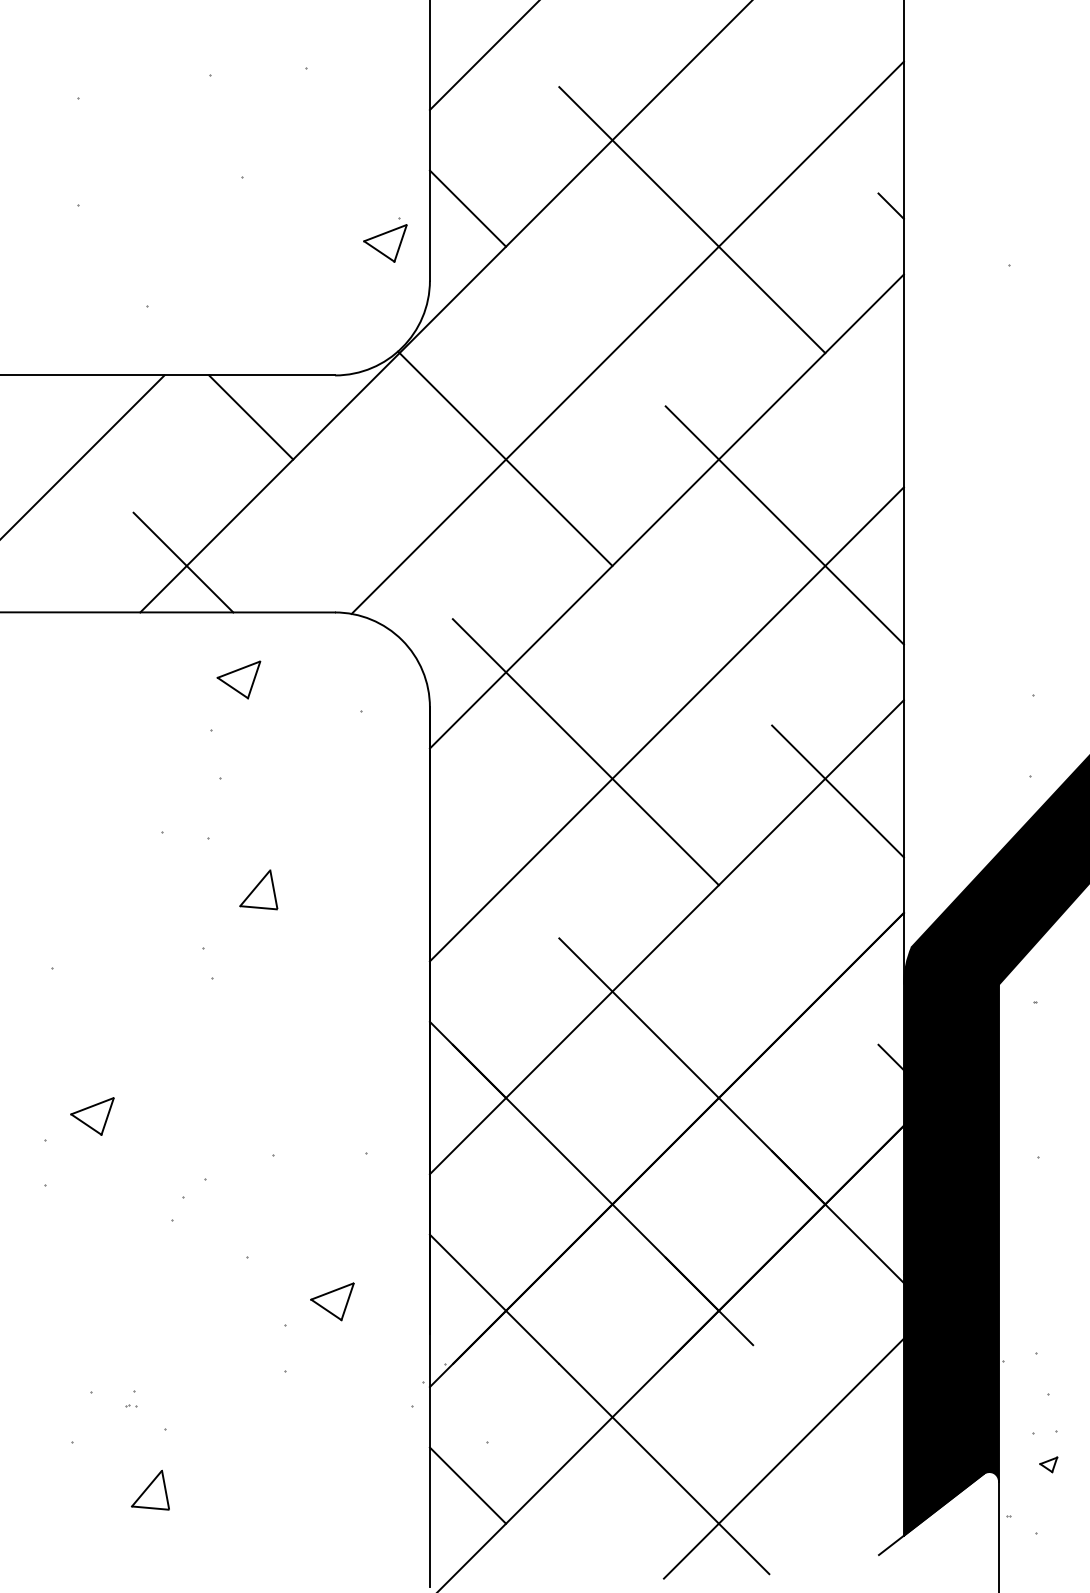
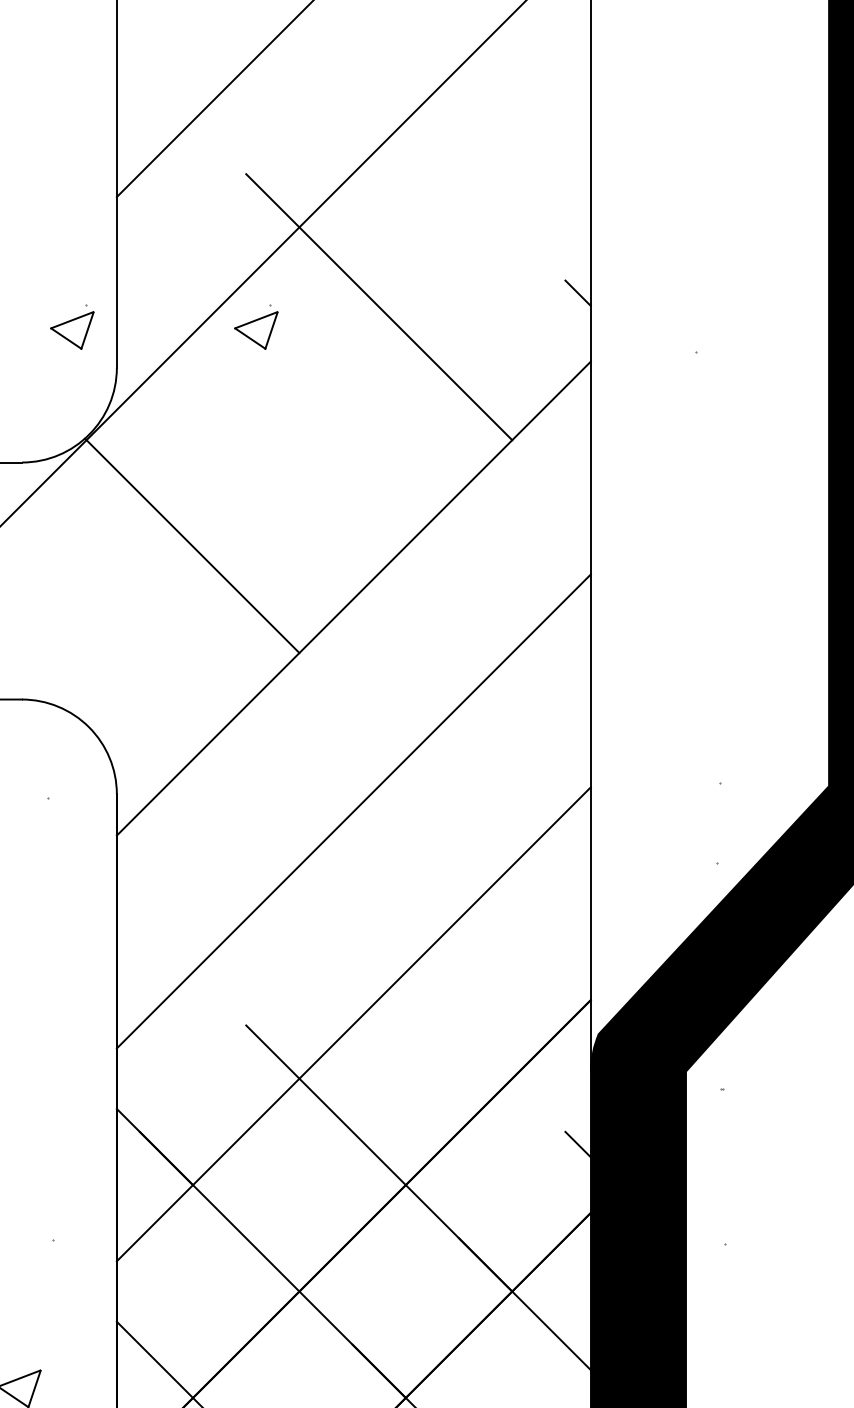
line: (467, 208) -> (154, 295), removed
part: (569, 239) -> (256, 326), added
line: (627, 337) -> (314, 424), removed
line: (784, 525) -> (471, 612), removed
line: (585, 752) -> (272, 839), removed
line: (837, 791) -> (524, 878), removed

